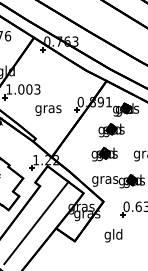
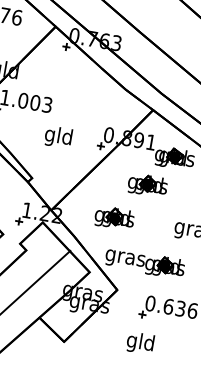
text: (48, 108) -> (59, 136), gras -> gld
part: (104, 153) -> (114, 216), moved
text: (113, 235) -> (140, 343), moved

